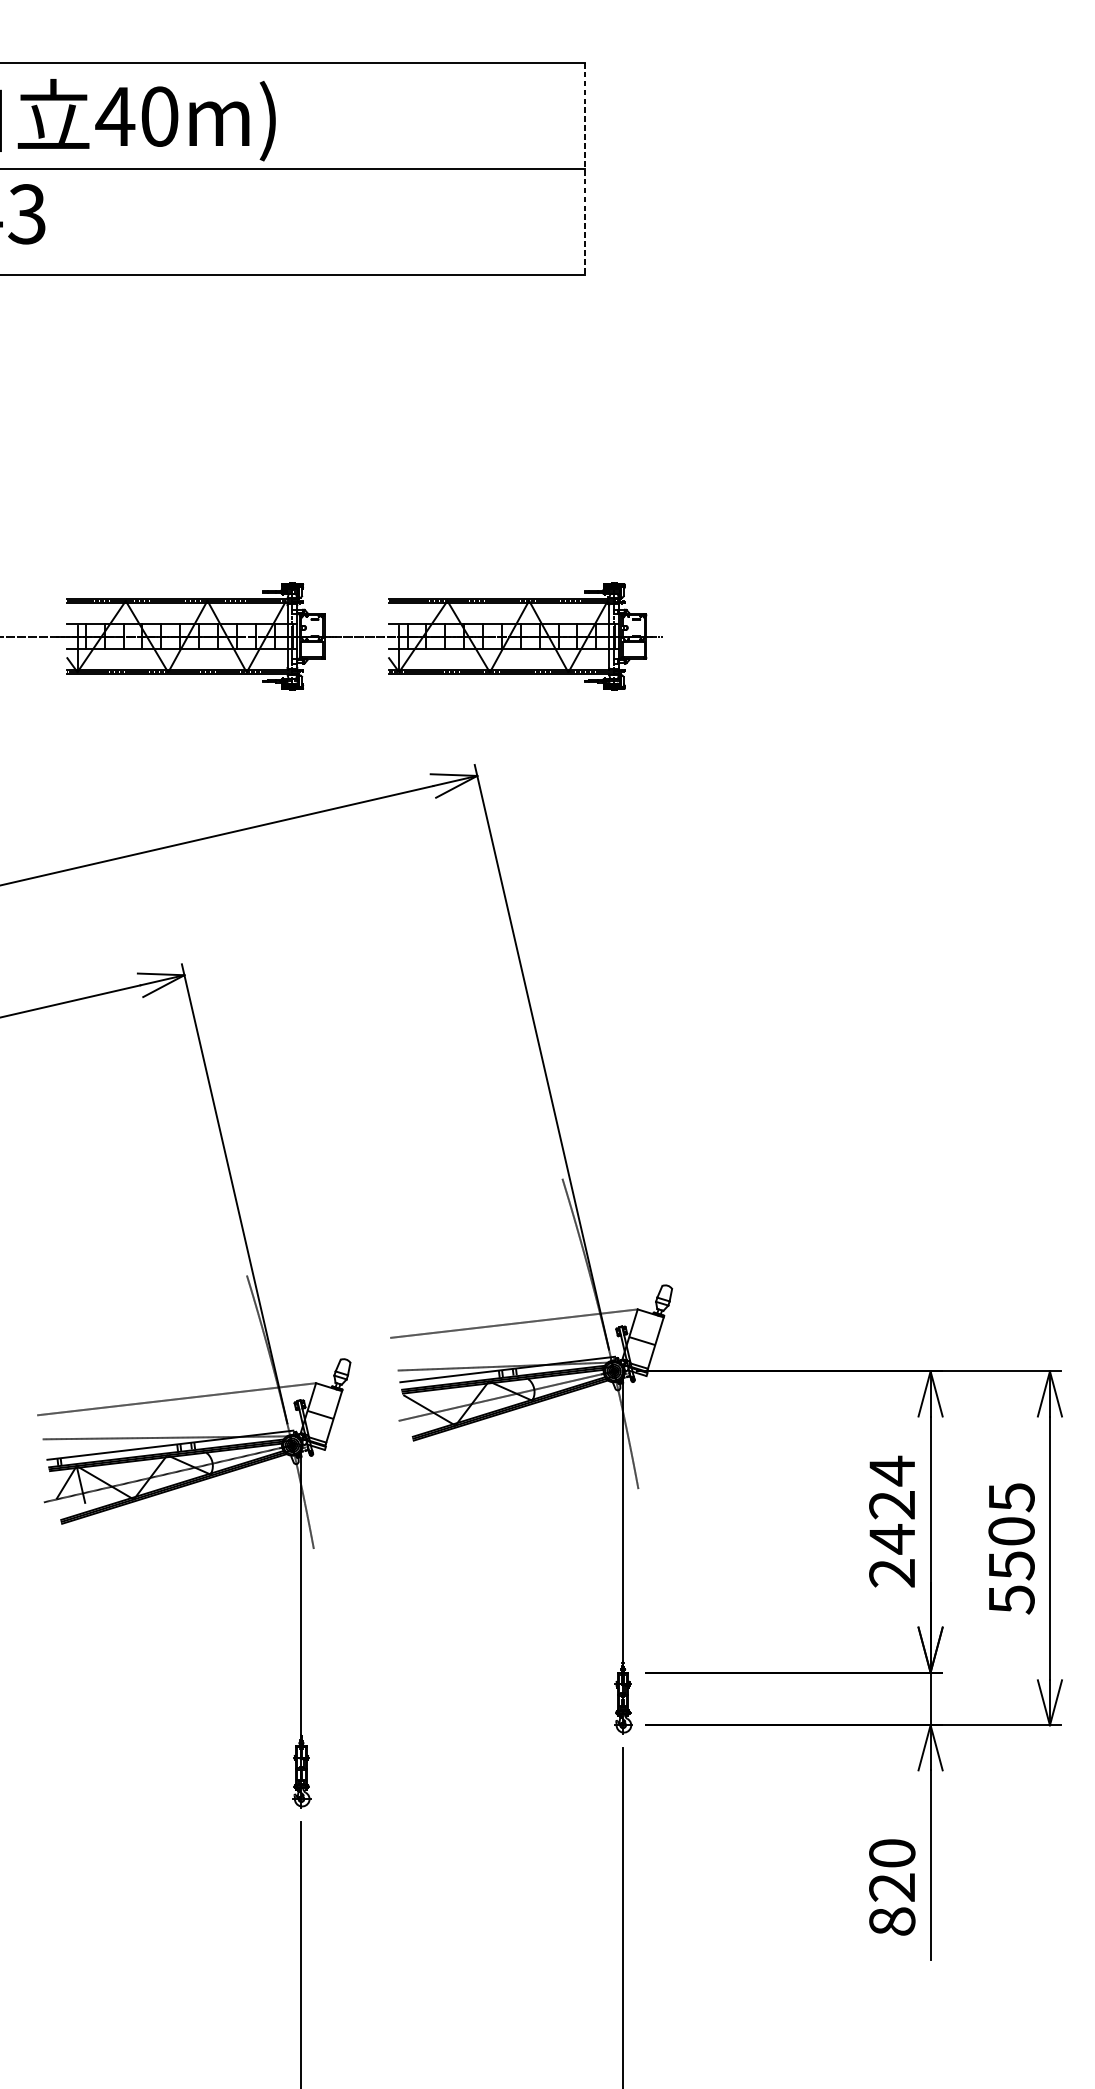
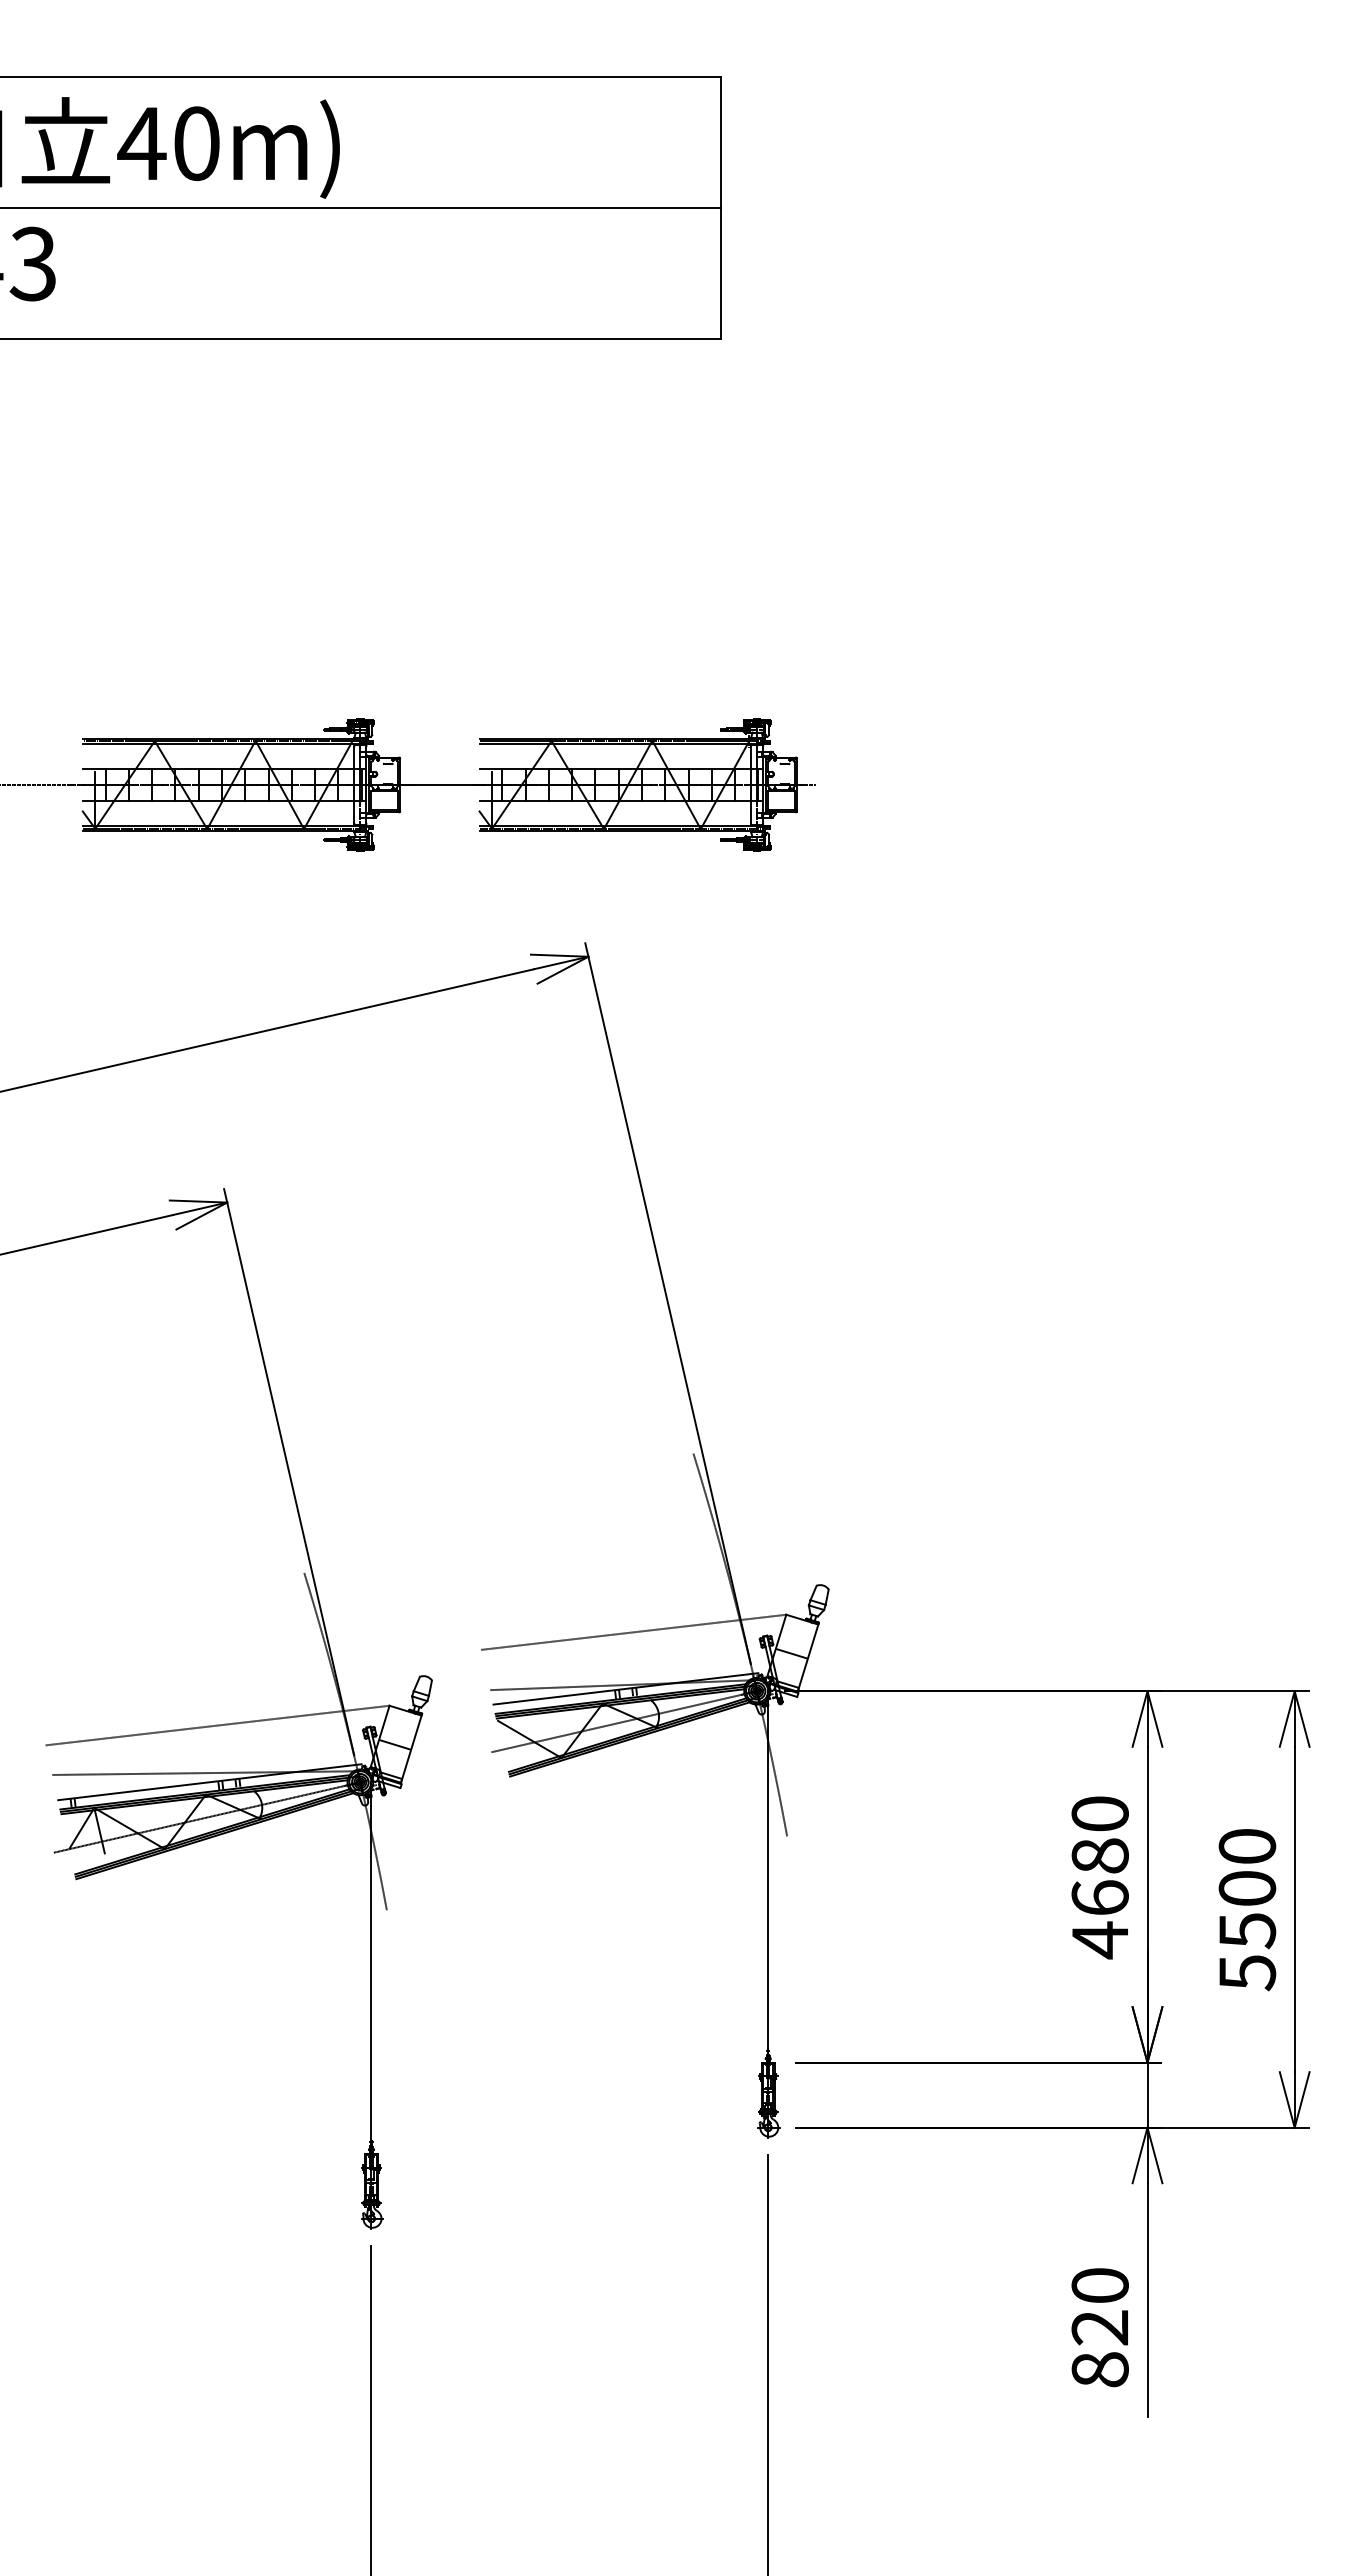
line: (585, 169) -> (721, 208), dashed -> solid
text: (1011, 1498) -> (1247, 1847), 5505 -> 5500
text: (891, 1522) -> (1099, 1877), 2424 -> 4680

